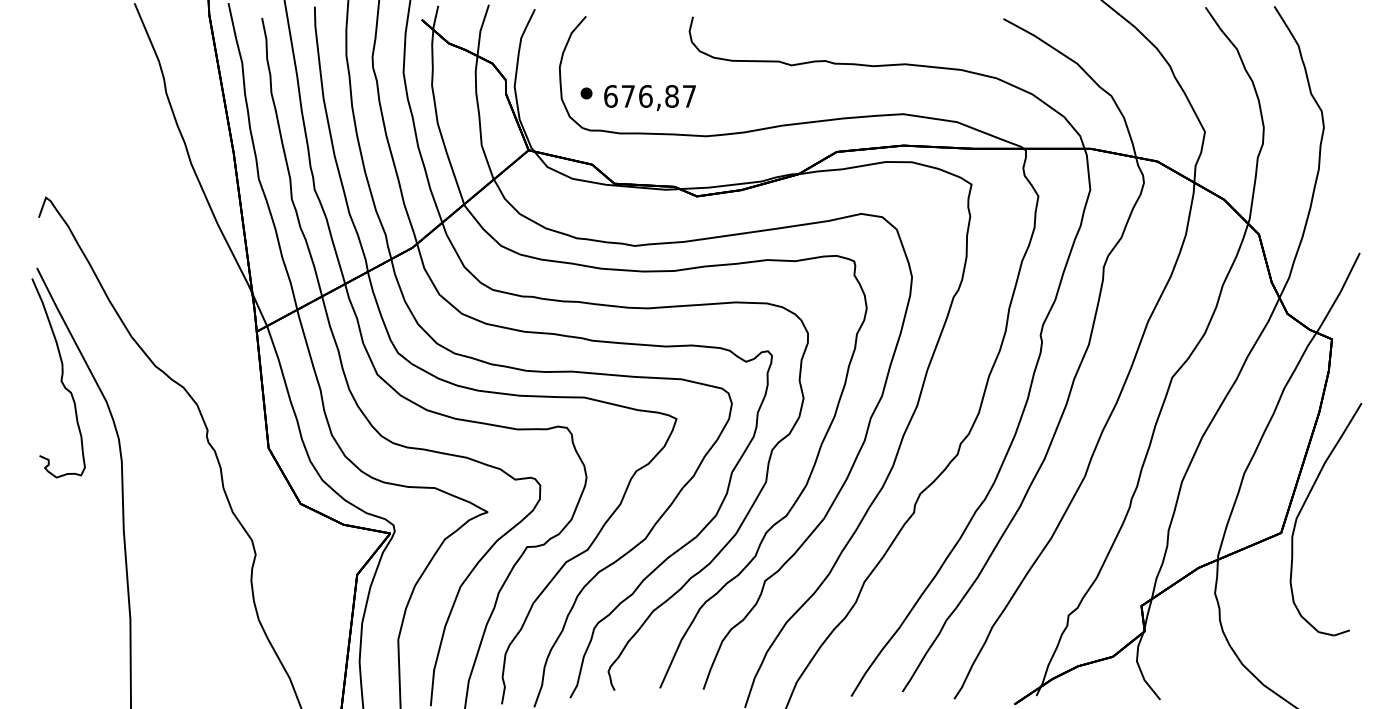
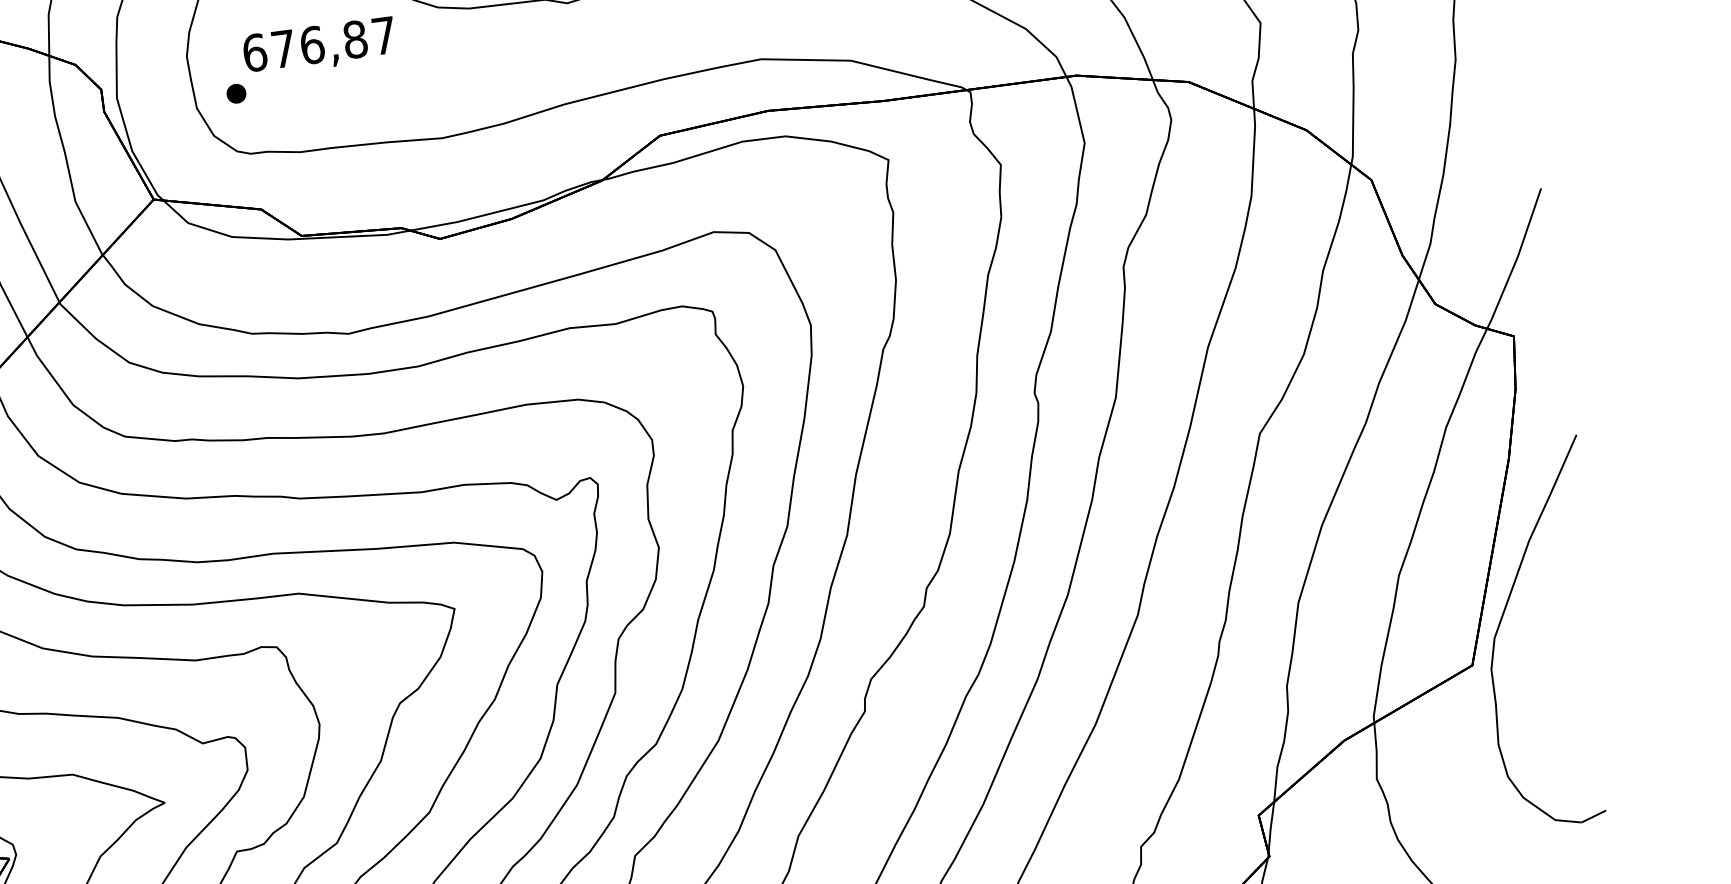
text: (649, 98) -> (318, 47), moved

